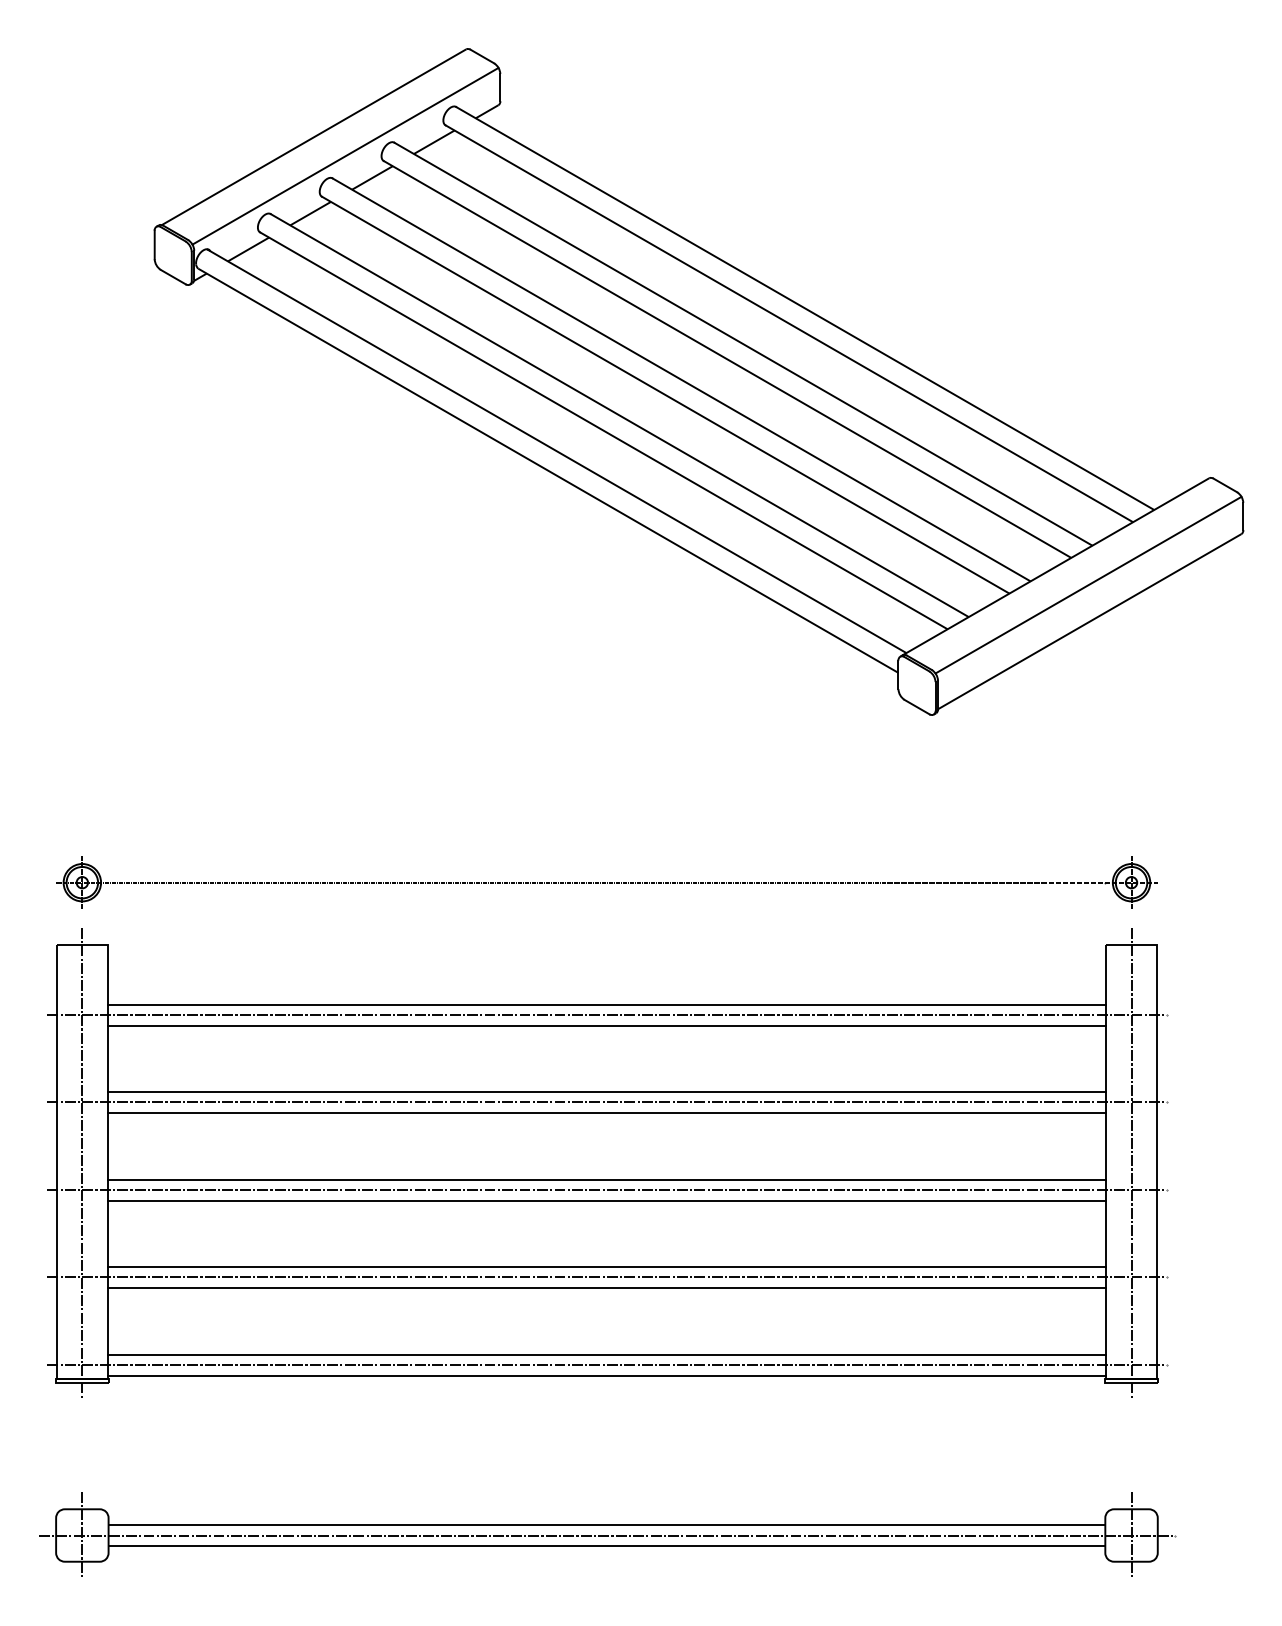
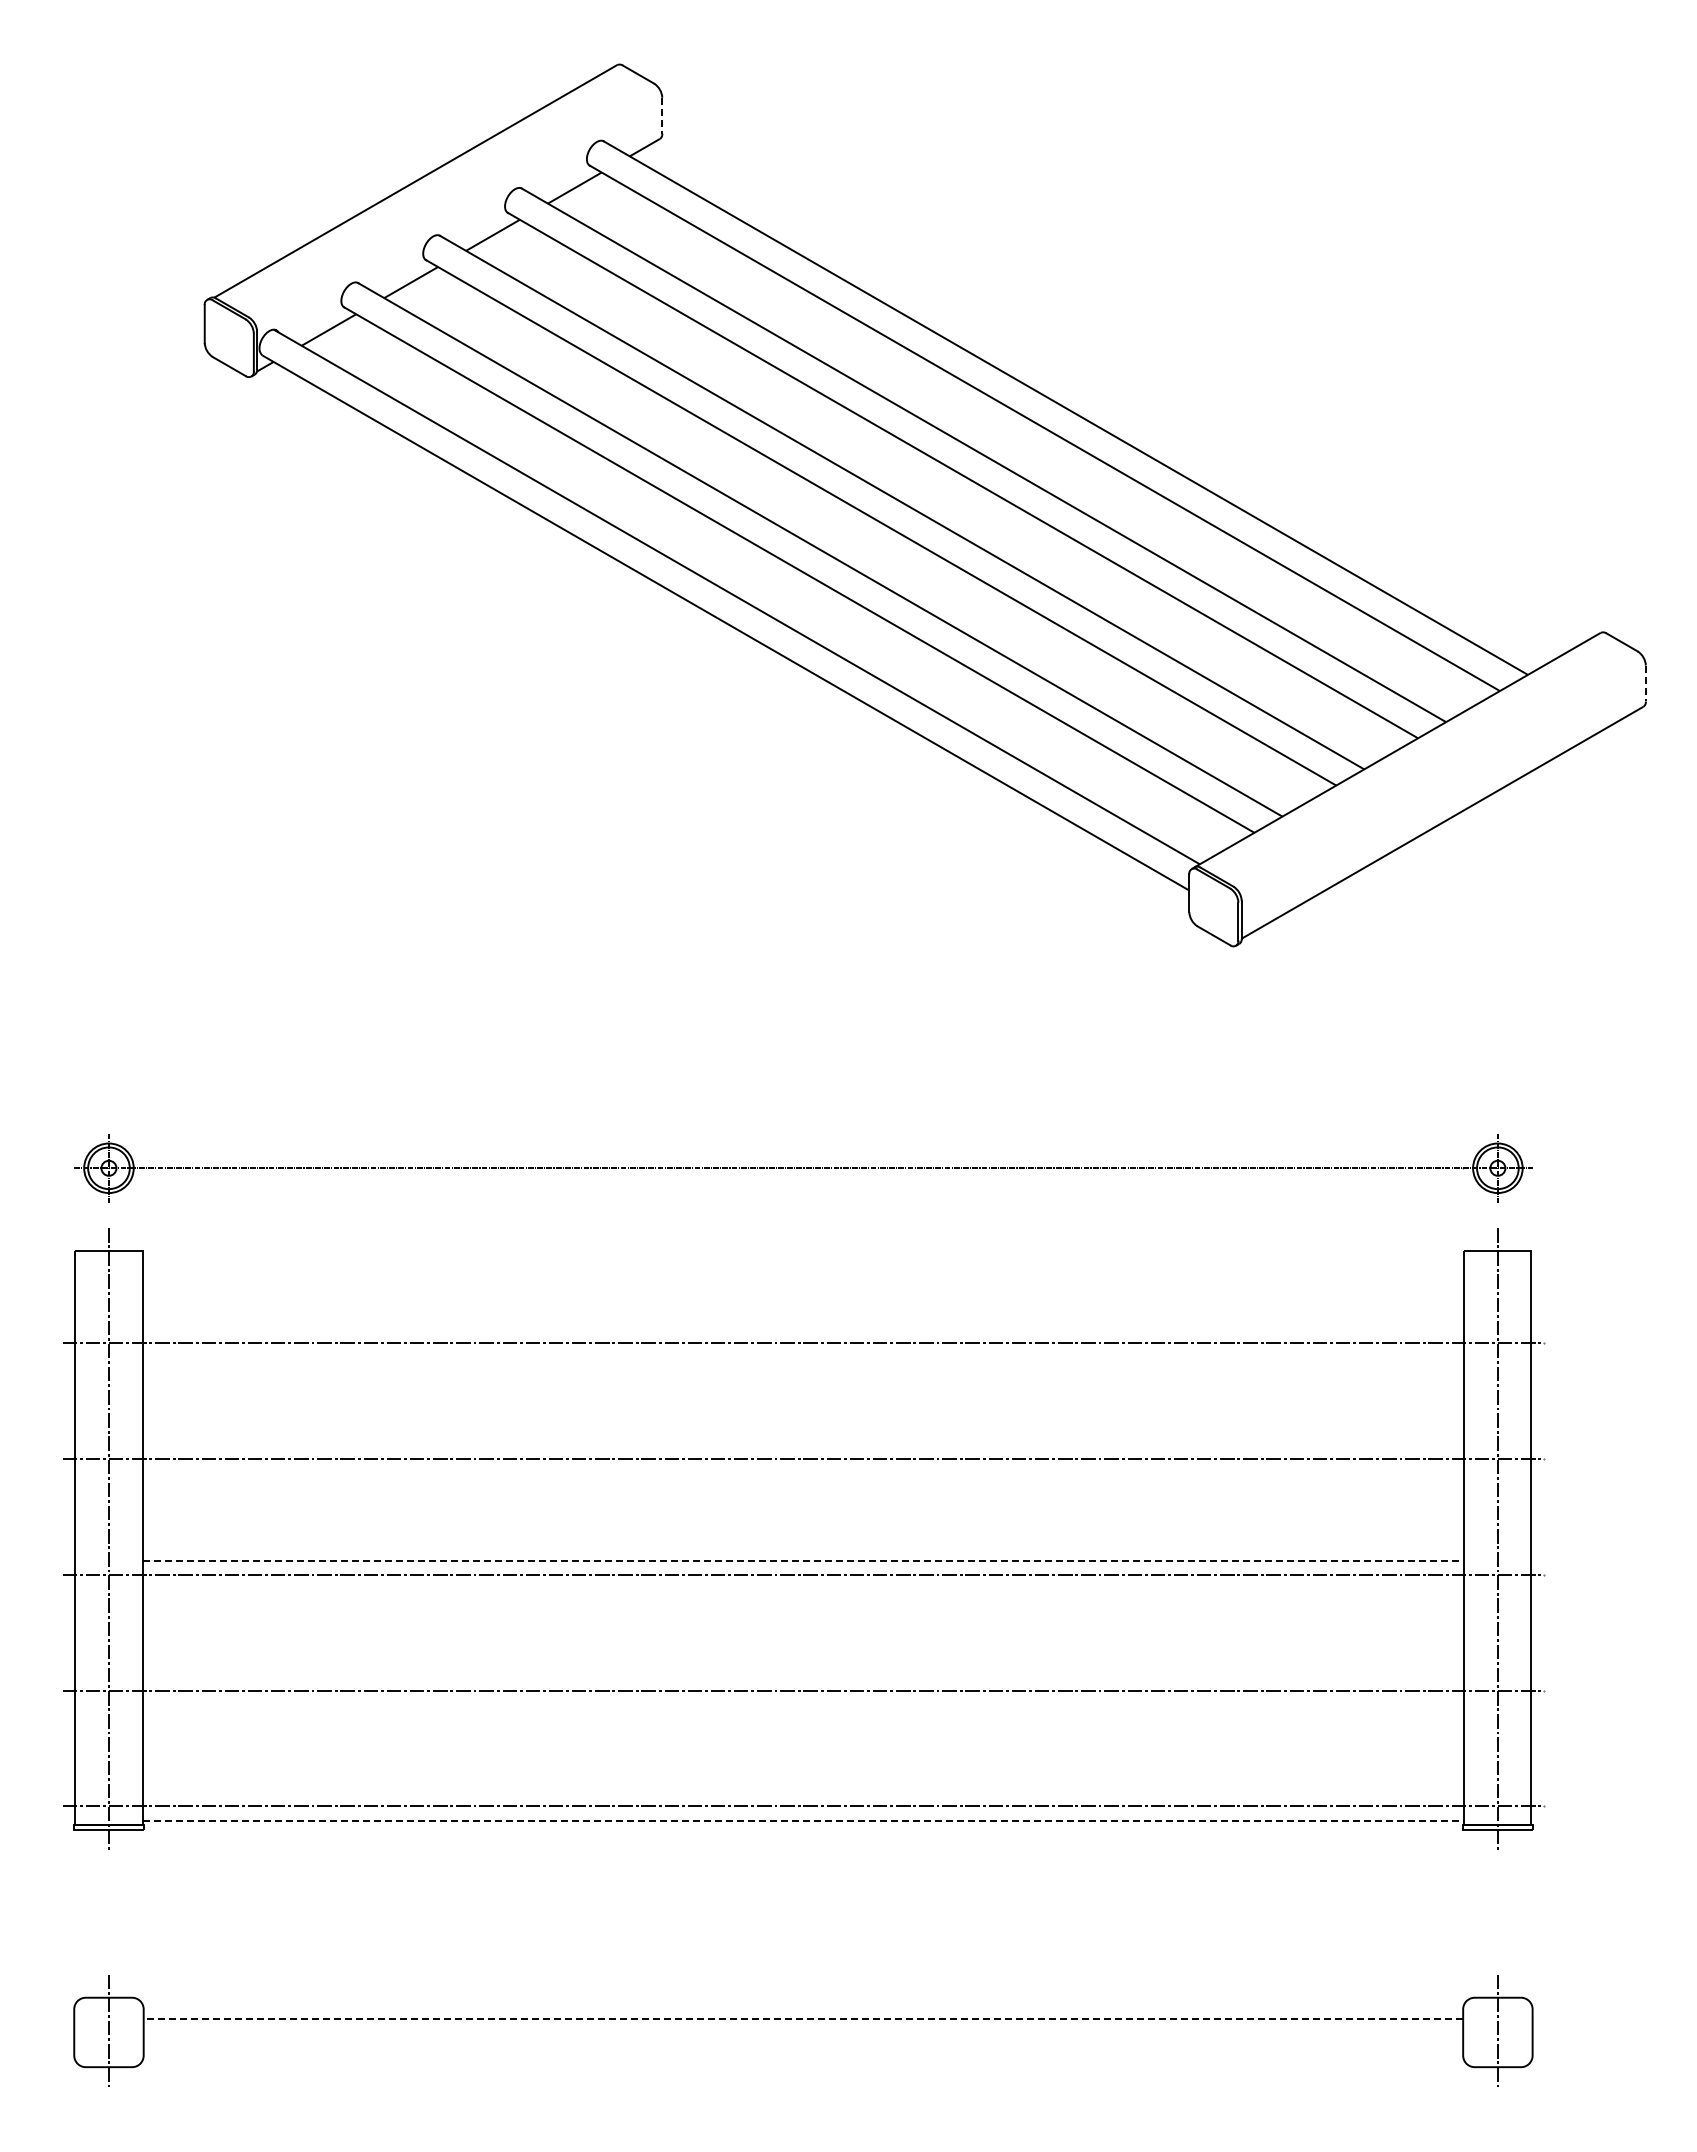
line: (500, 87) -> (662, 115), solid -> dashed
line: (344, 156) -> (456, 206), removed
line: (1243, 516) -> (1645, 683), solid -> dashed
line: (1088, 585) -> (1440, 774), removed
line: (607, 1004) -> (803, 1329), removed
line: (607, 1025) -> (803, 1357), removed
line: (607, 1092) -> (803, 1445), removed
line: (607, 1113) -> (803, 1473), removed
line: (607, 1179) -> (803, 1561), solid -> dashed
line: (607, 1200) -> (803, 1589), removed
line: (607, 1267) -> (803, 1677), removed
line: (607, 1287) -> (803, 1704), removed
line: (607, 1354) -> (803, 1792), removed
line: (607, 1375) -> (803, 1820), solid -> dashed
line: (607, 1524) -> (803, 2018), solid -> dashed
line: (607, 1535) -> (803, 2032), removed
line: (607, 1546) -> (803, 2046), removed

